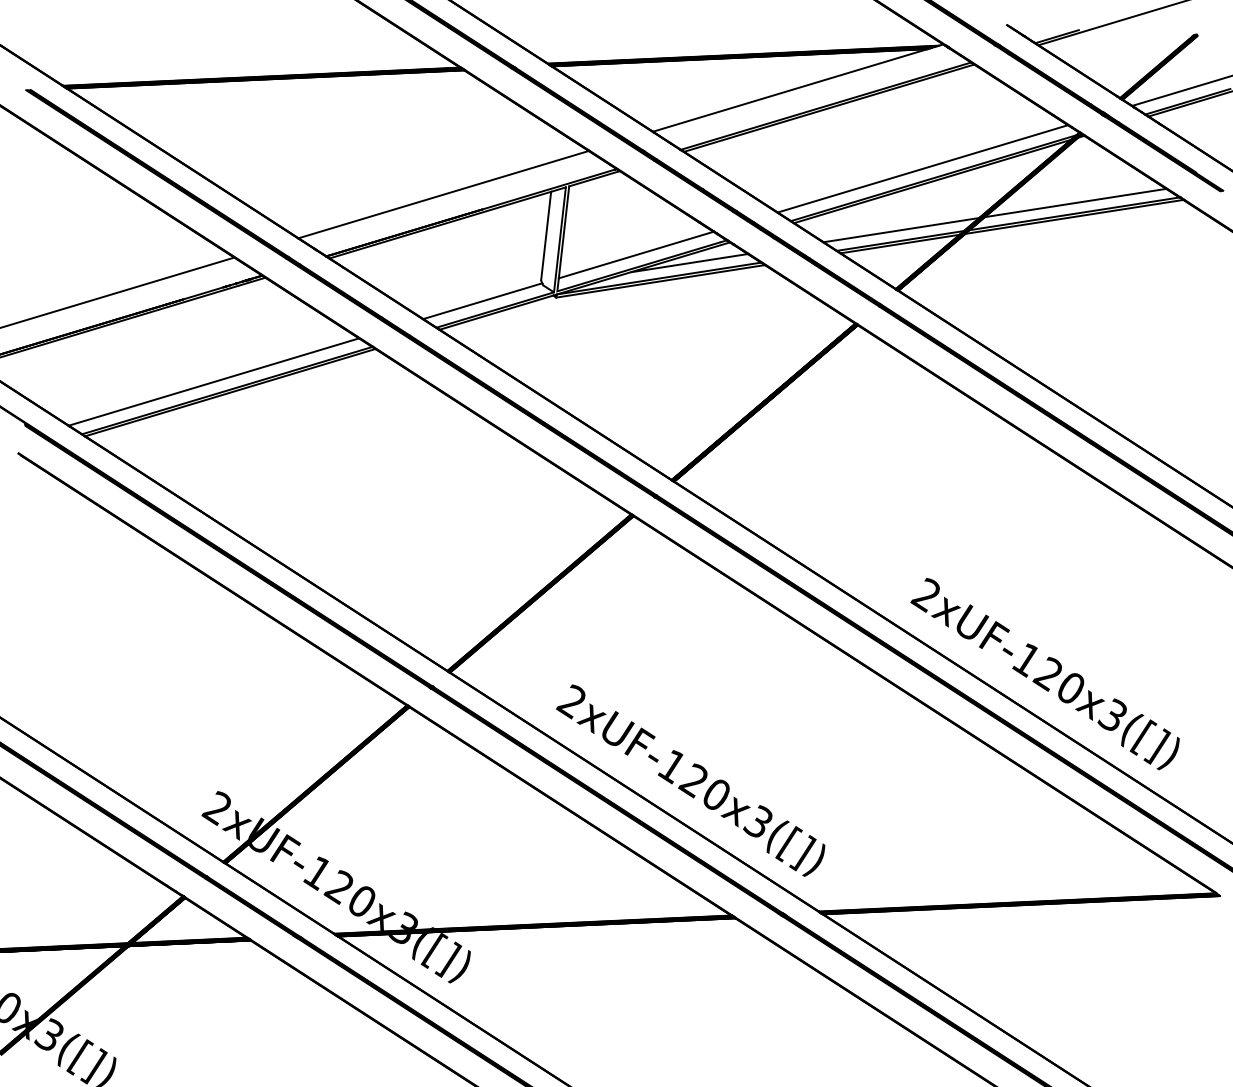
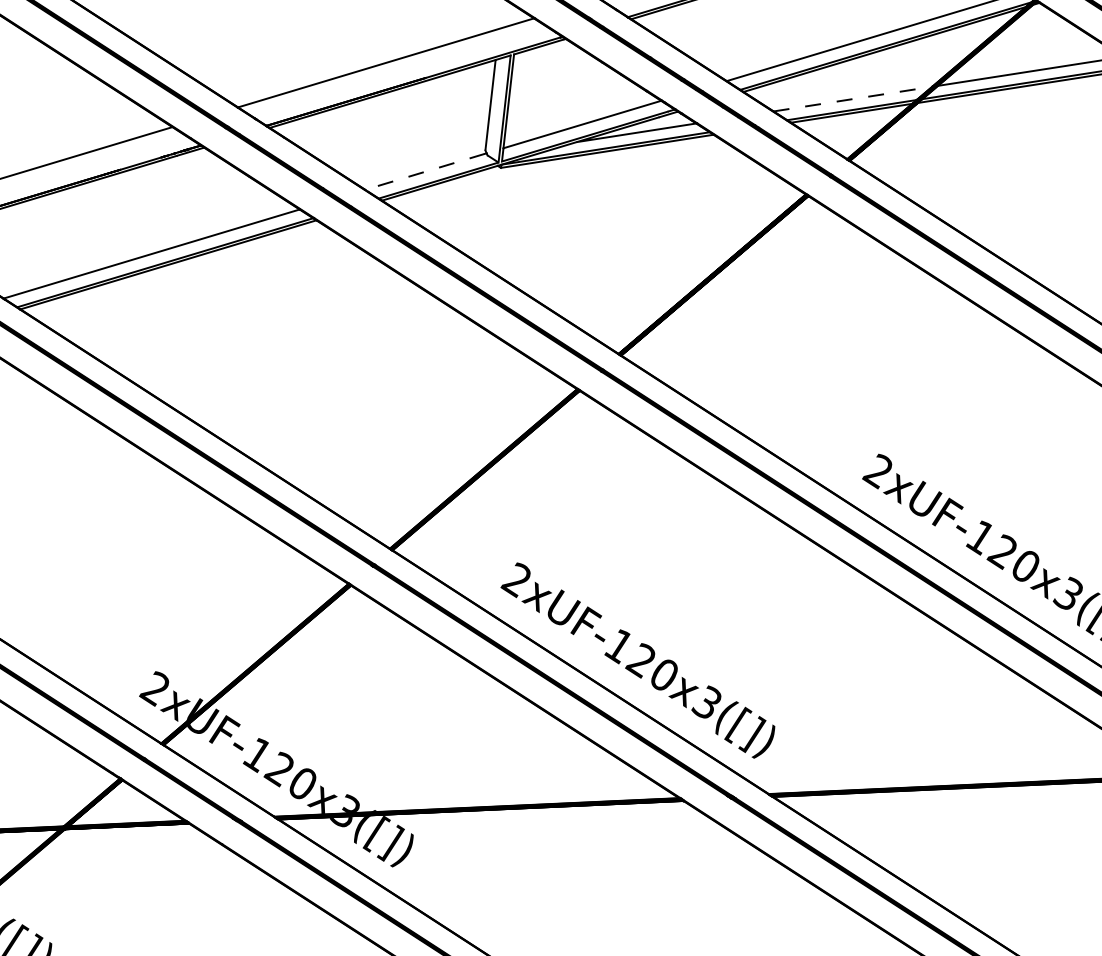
line: (901, 230) -> (852, 99), solid -> dashed
line: (473, 303) -> (416, 173), solid -> dashed

